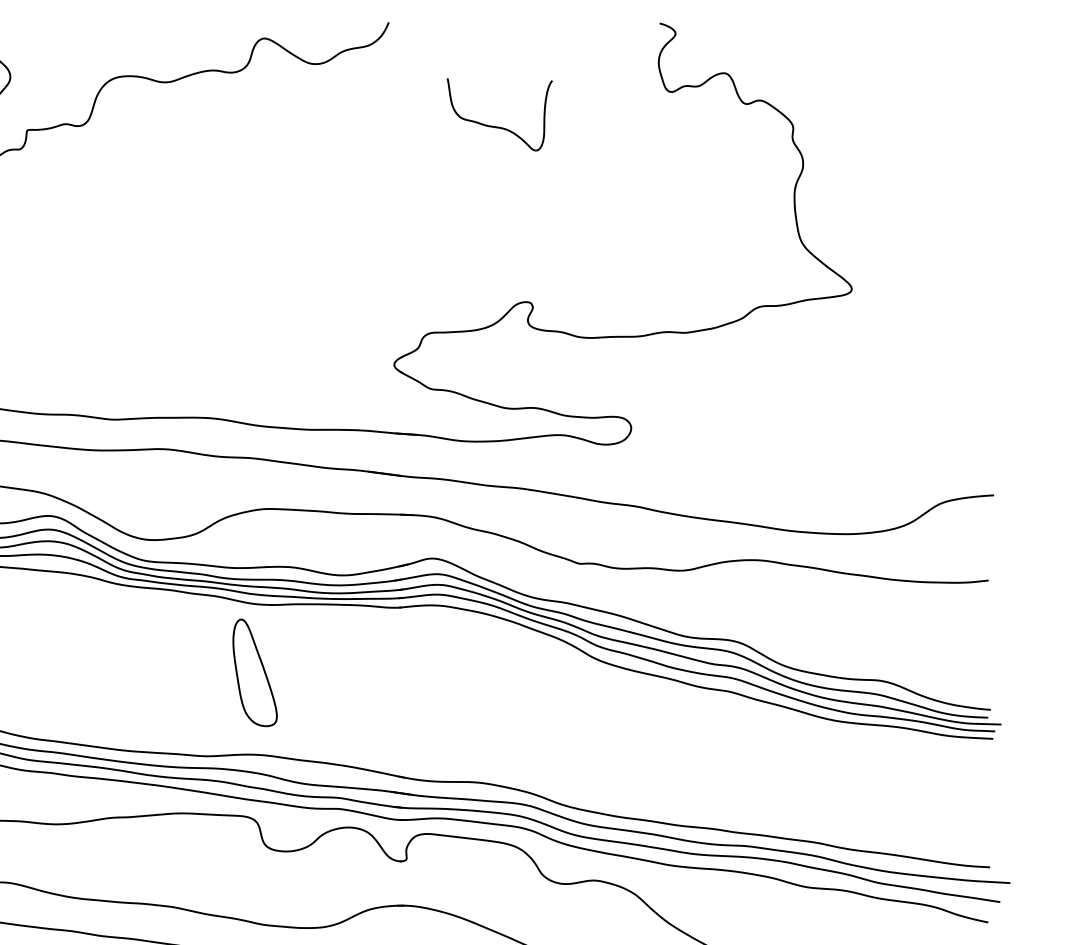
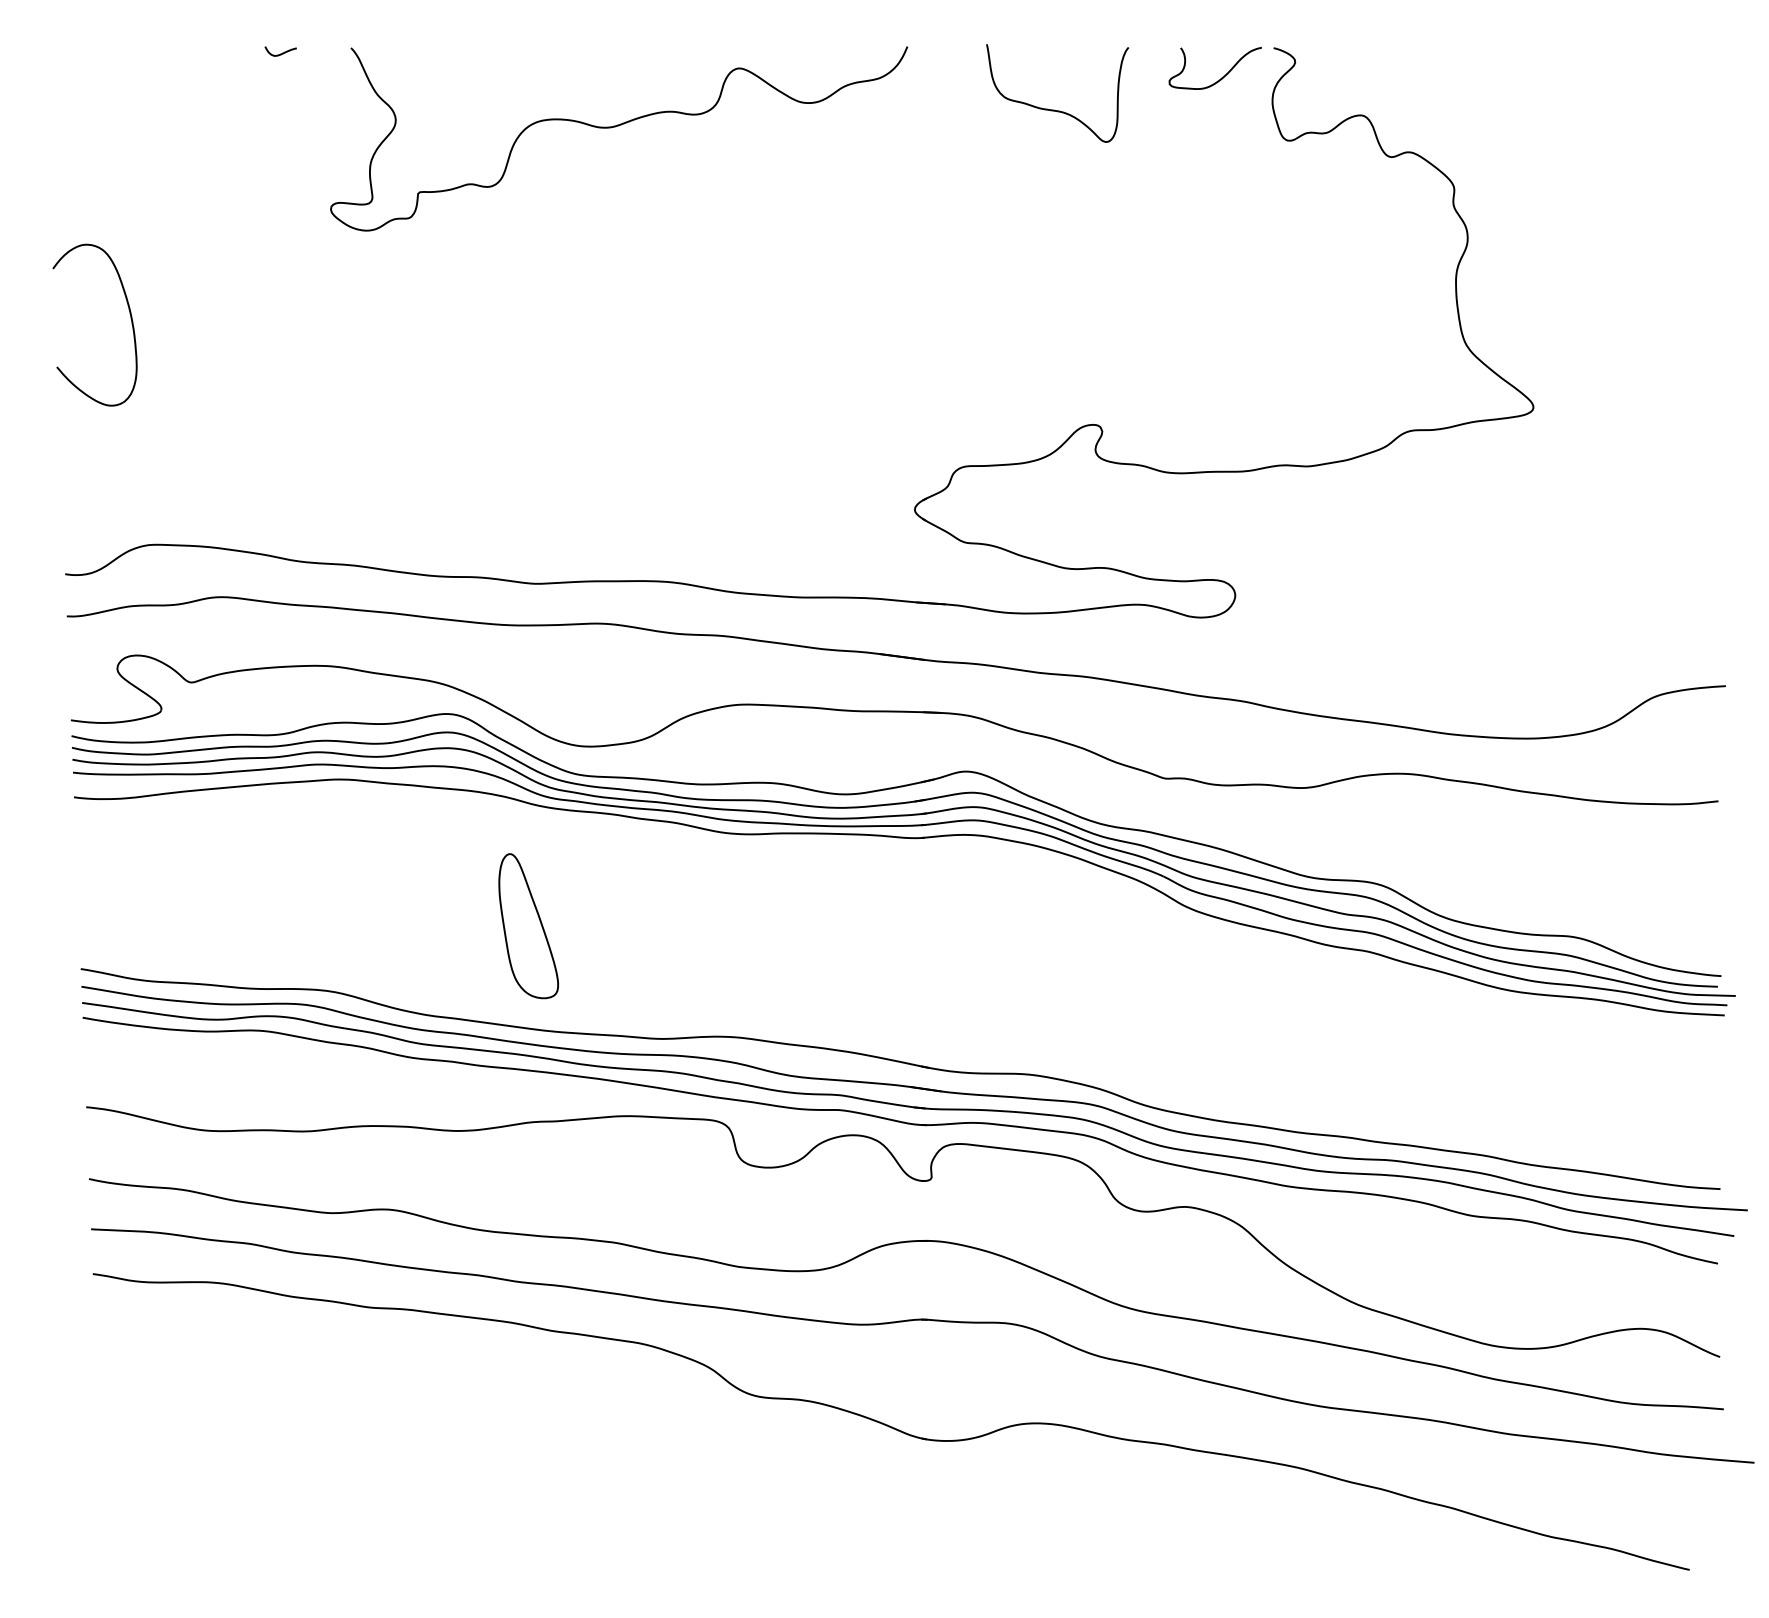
curve: (621, 44) -> (1222, 76), added
curve: (497, 126) -> (1054, 109), moved
part: (254, 673) -> (528, 926), moved

